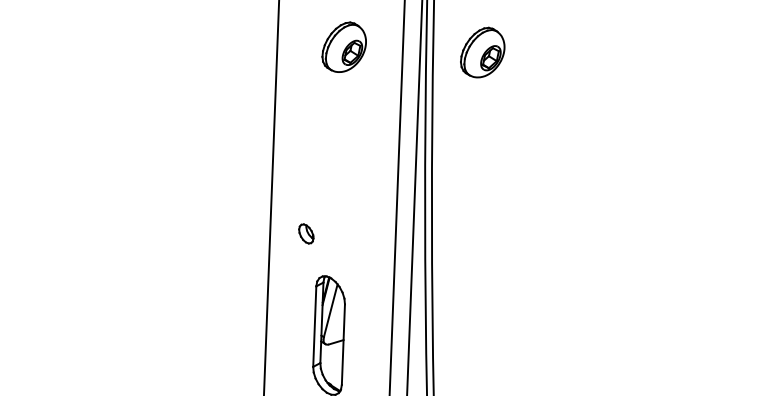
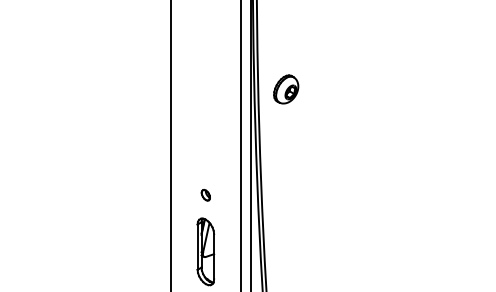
part: (344, 47) -> (208, 89), removed
part: (305, 234) -> (205, 195), moved

